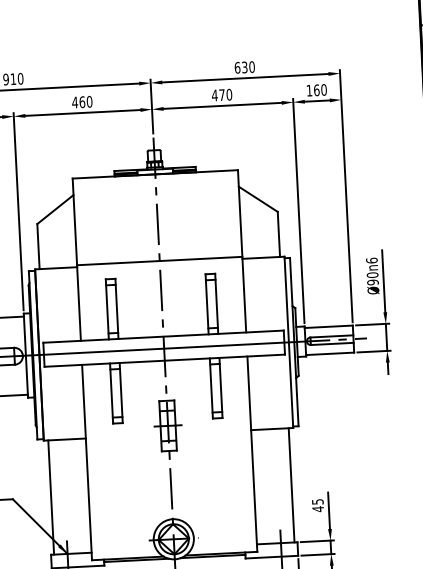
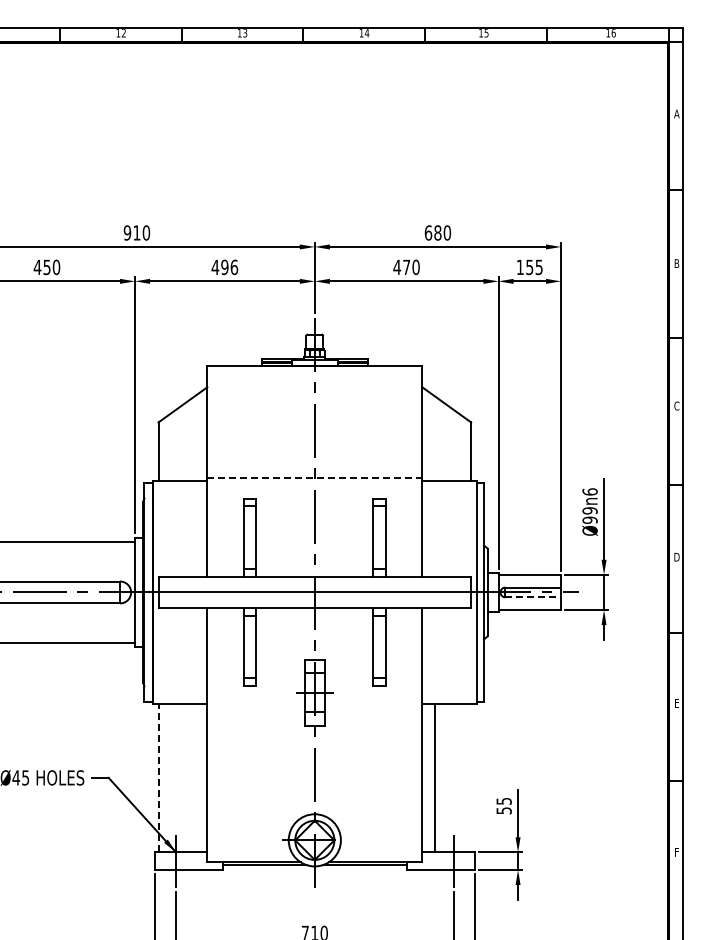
text: (244, 67) -> (437, 232), 630 -> 680
text: (320, 90) -> (534, 267), 160 -> 155
text: (85, 102) -> (229, 267), 460 -> 496
line: (160, 261) -> (315, 478), solid -> dashed
text: (372, 274) -> (589, 510), Ø90n6 -> Ø99n6
line: (332, 344) -> (533, 597), solid -> dashed
line: (291, 484) -> (435, 777), moved
line: (51, 497) -> (158, 777), solid -> dashed
text: (317, 508) -> (503, 810), 45 -> 55

